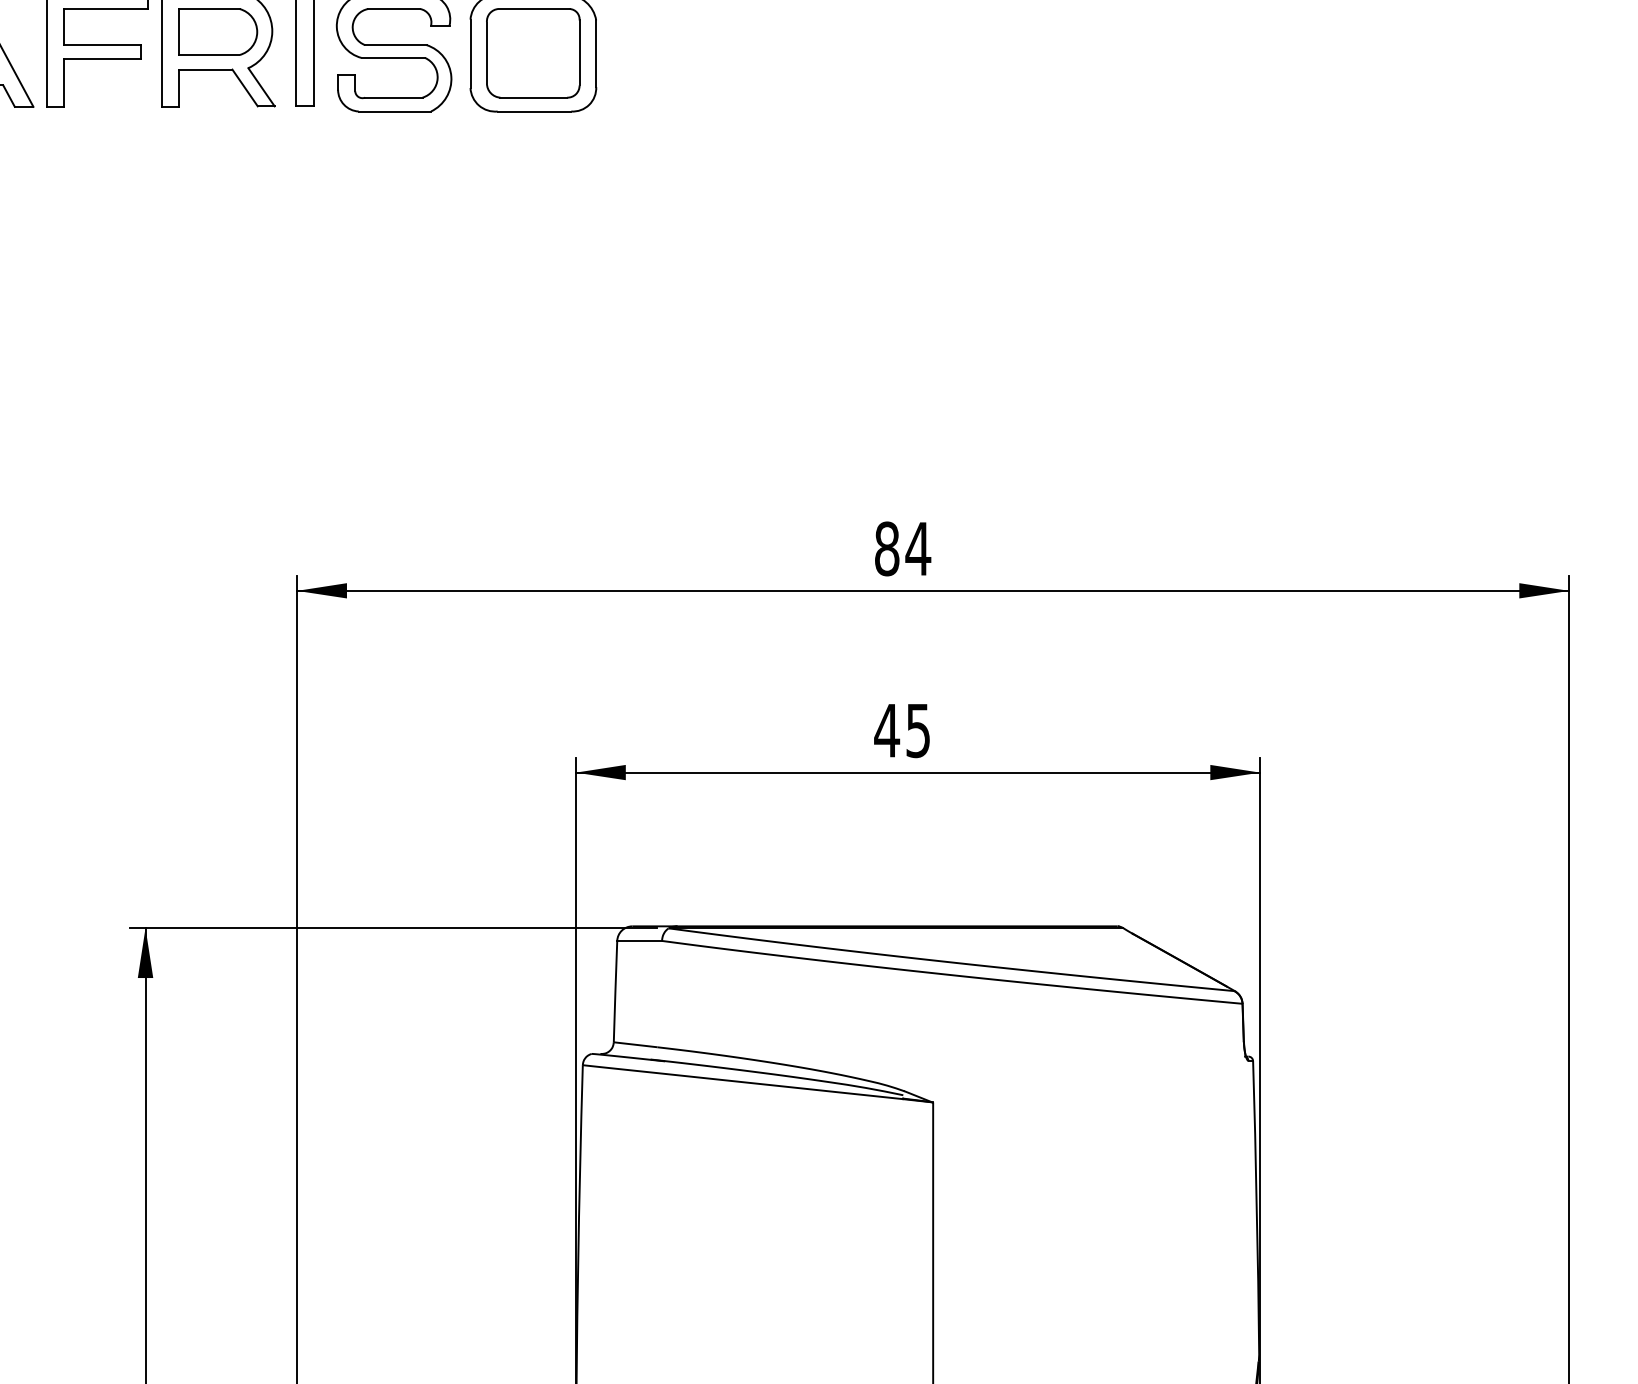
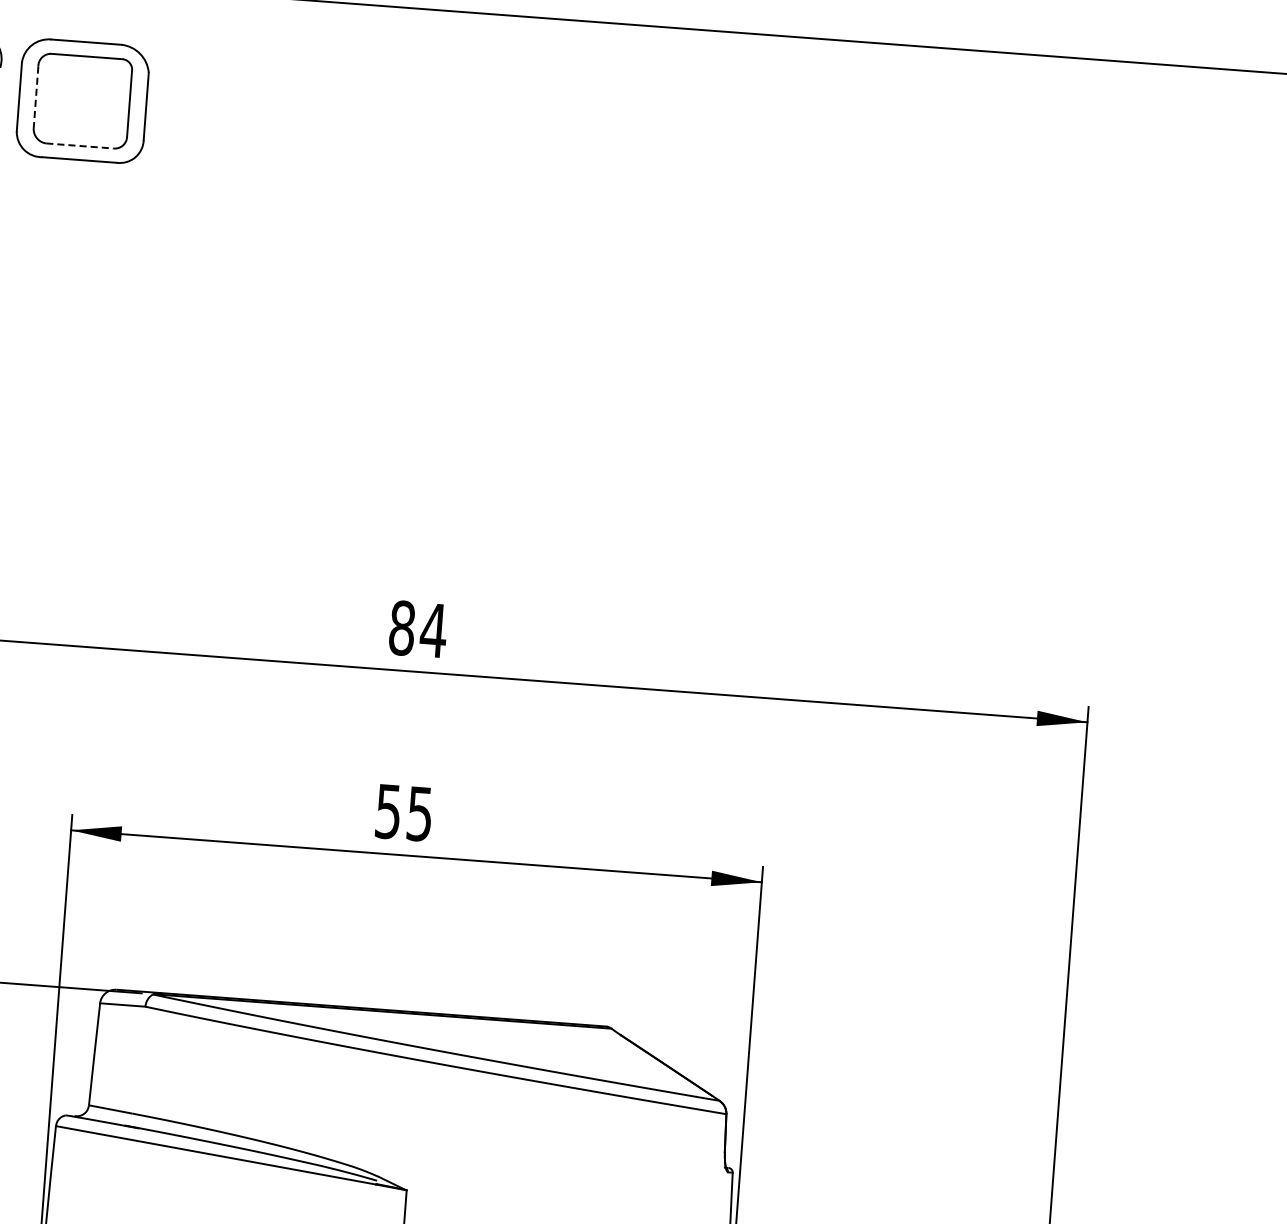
line: (486, 53) -> (35, 97), solid -> dashed
line: (534, 97) -> (80, 145), solid -> dashed
text: (887, 731) -> (388, 812), 45 -> 55

